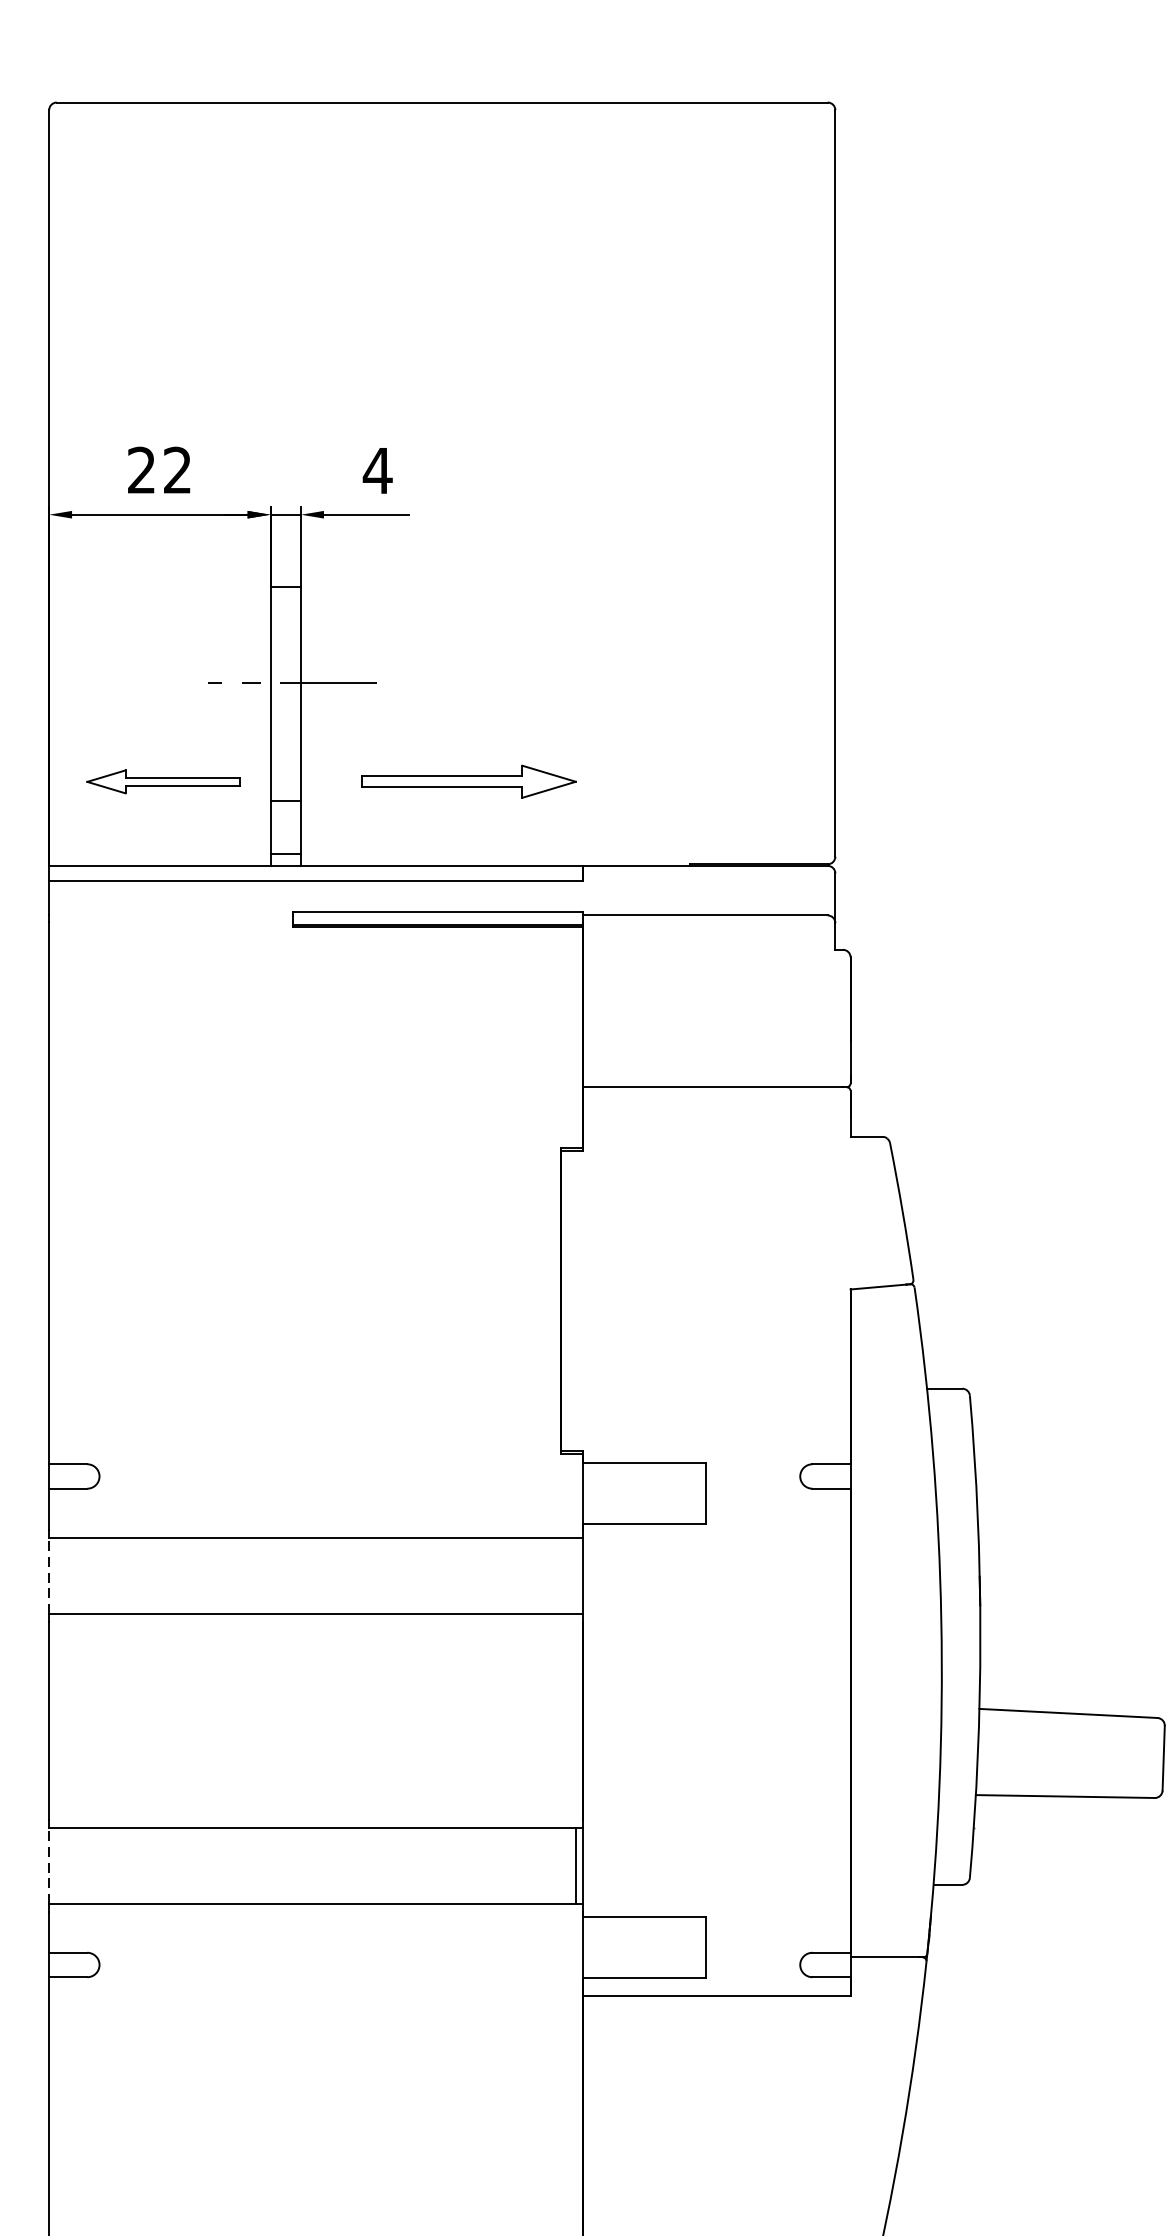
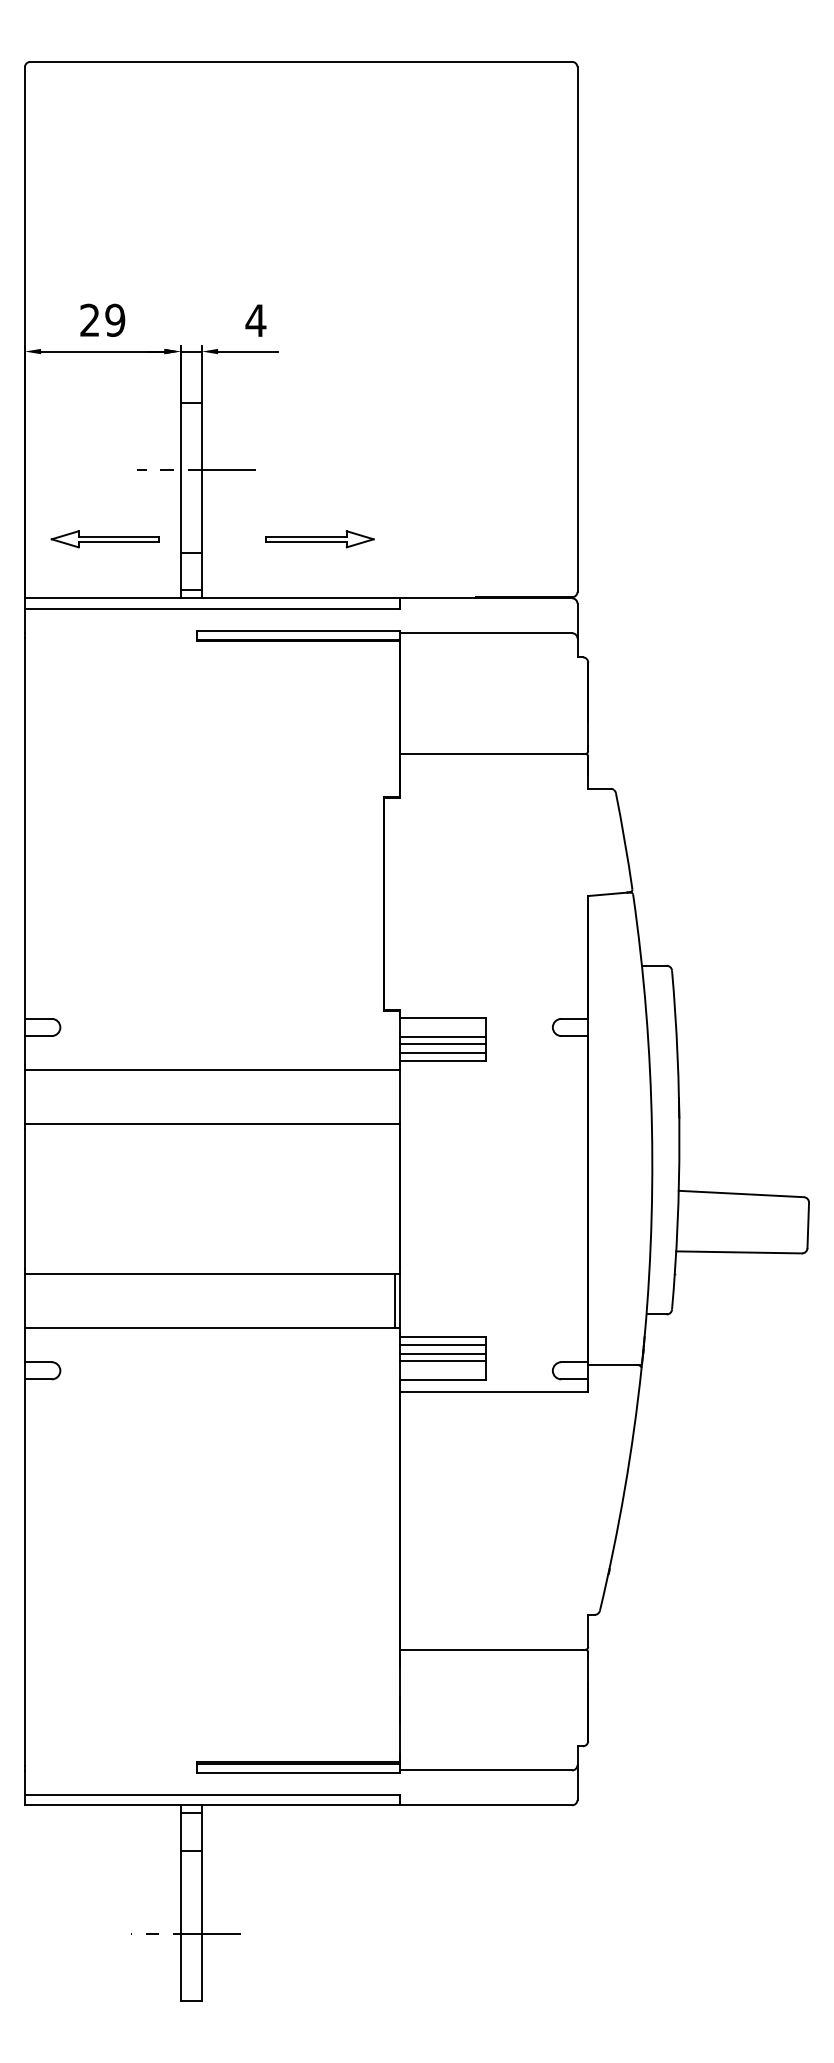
text: (177, 469) -> (115, 319), 22 -> 29
part: (468, 782) -> (319, 539), size x0.71
line: (644, 1489) -> (443, 1036), added
line: (644, 1500) -> (443, 1044), added
line: (644, 1513) -> (443, 1053), added
line: (48, 1576) -> (24, 1097), dashed -> solid
line: (48, 1866) -> (24, 1301), dashed -> solid
line: (644, 1927) -> (443, 1344), added
line: (644, 1940) -> (443, 1353), added
line: (644, 1951) -> (443, 1361), added

